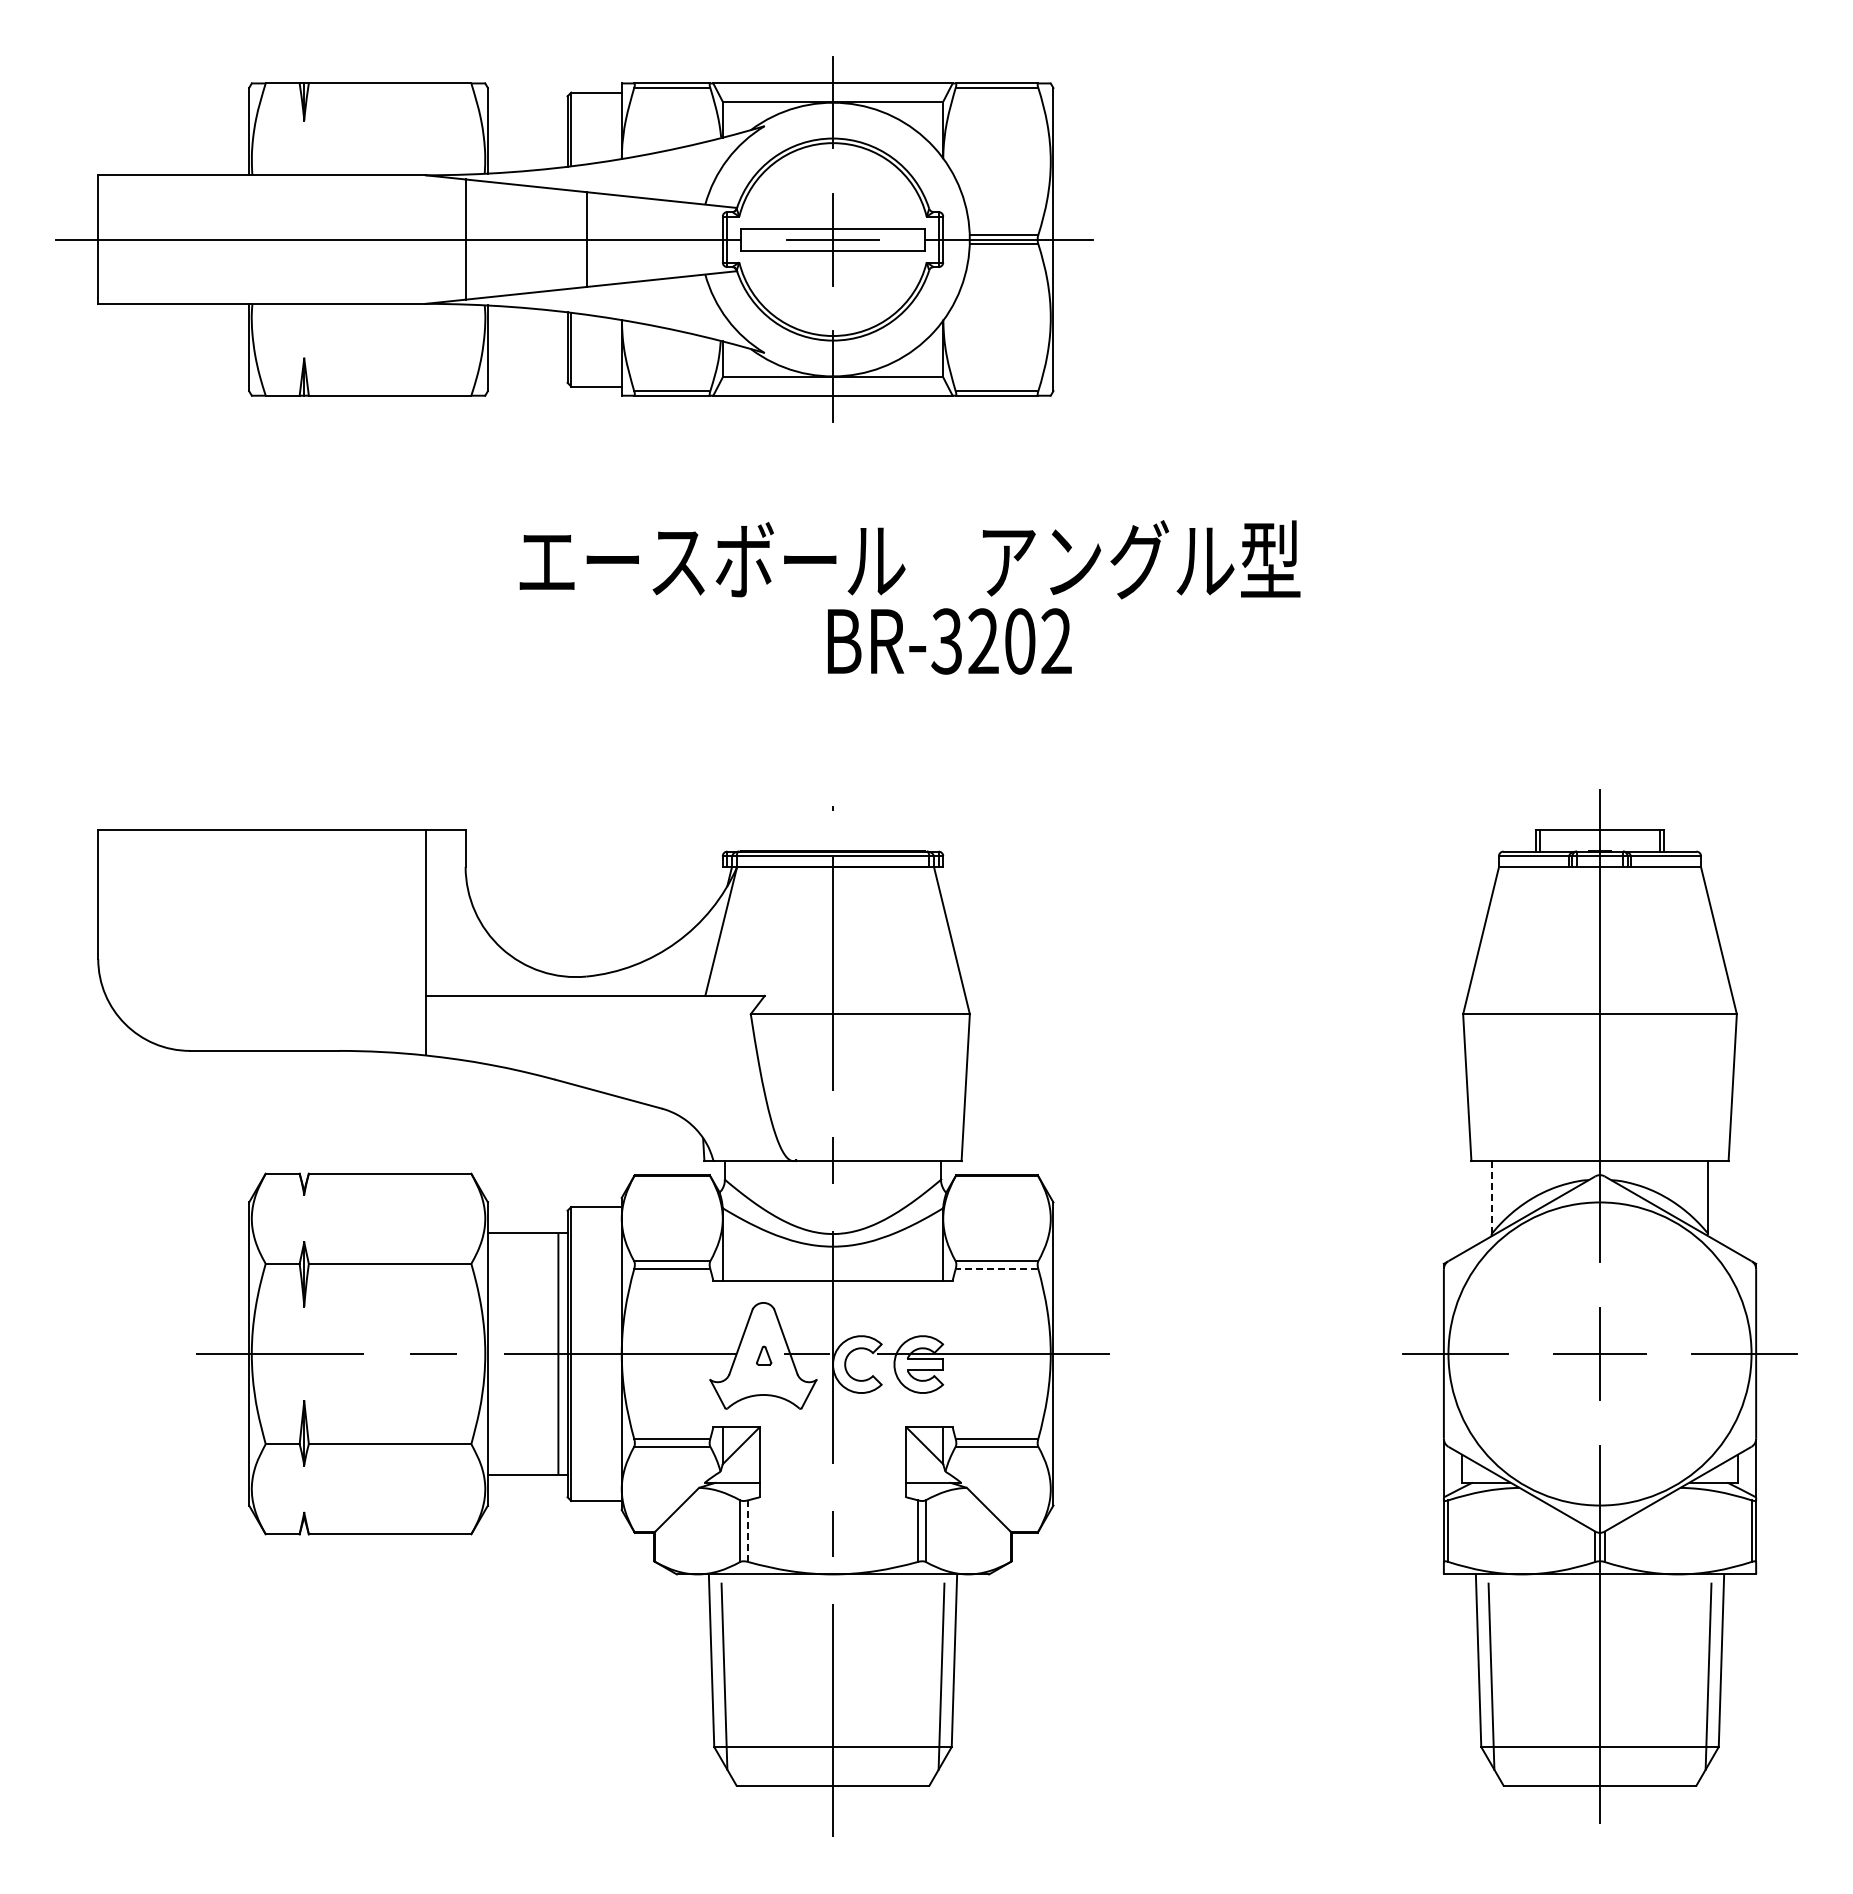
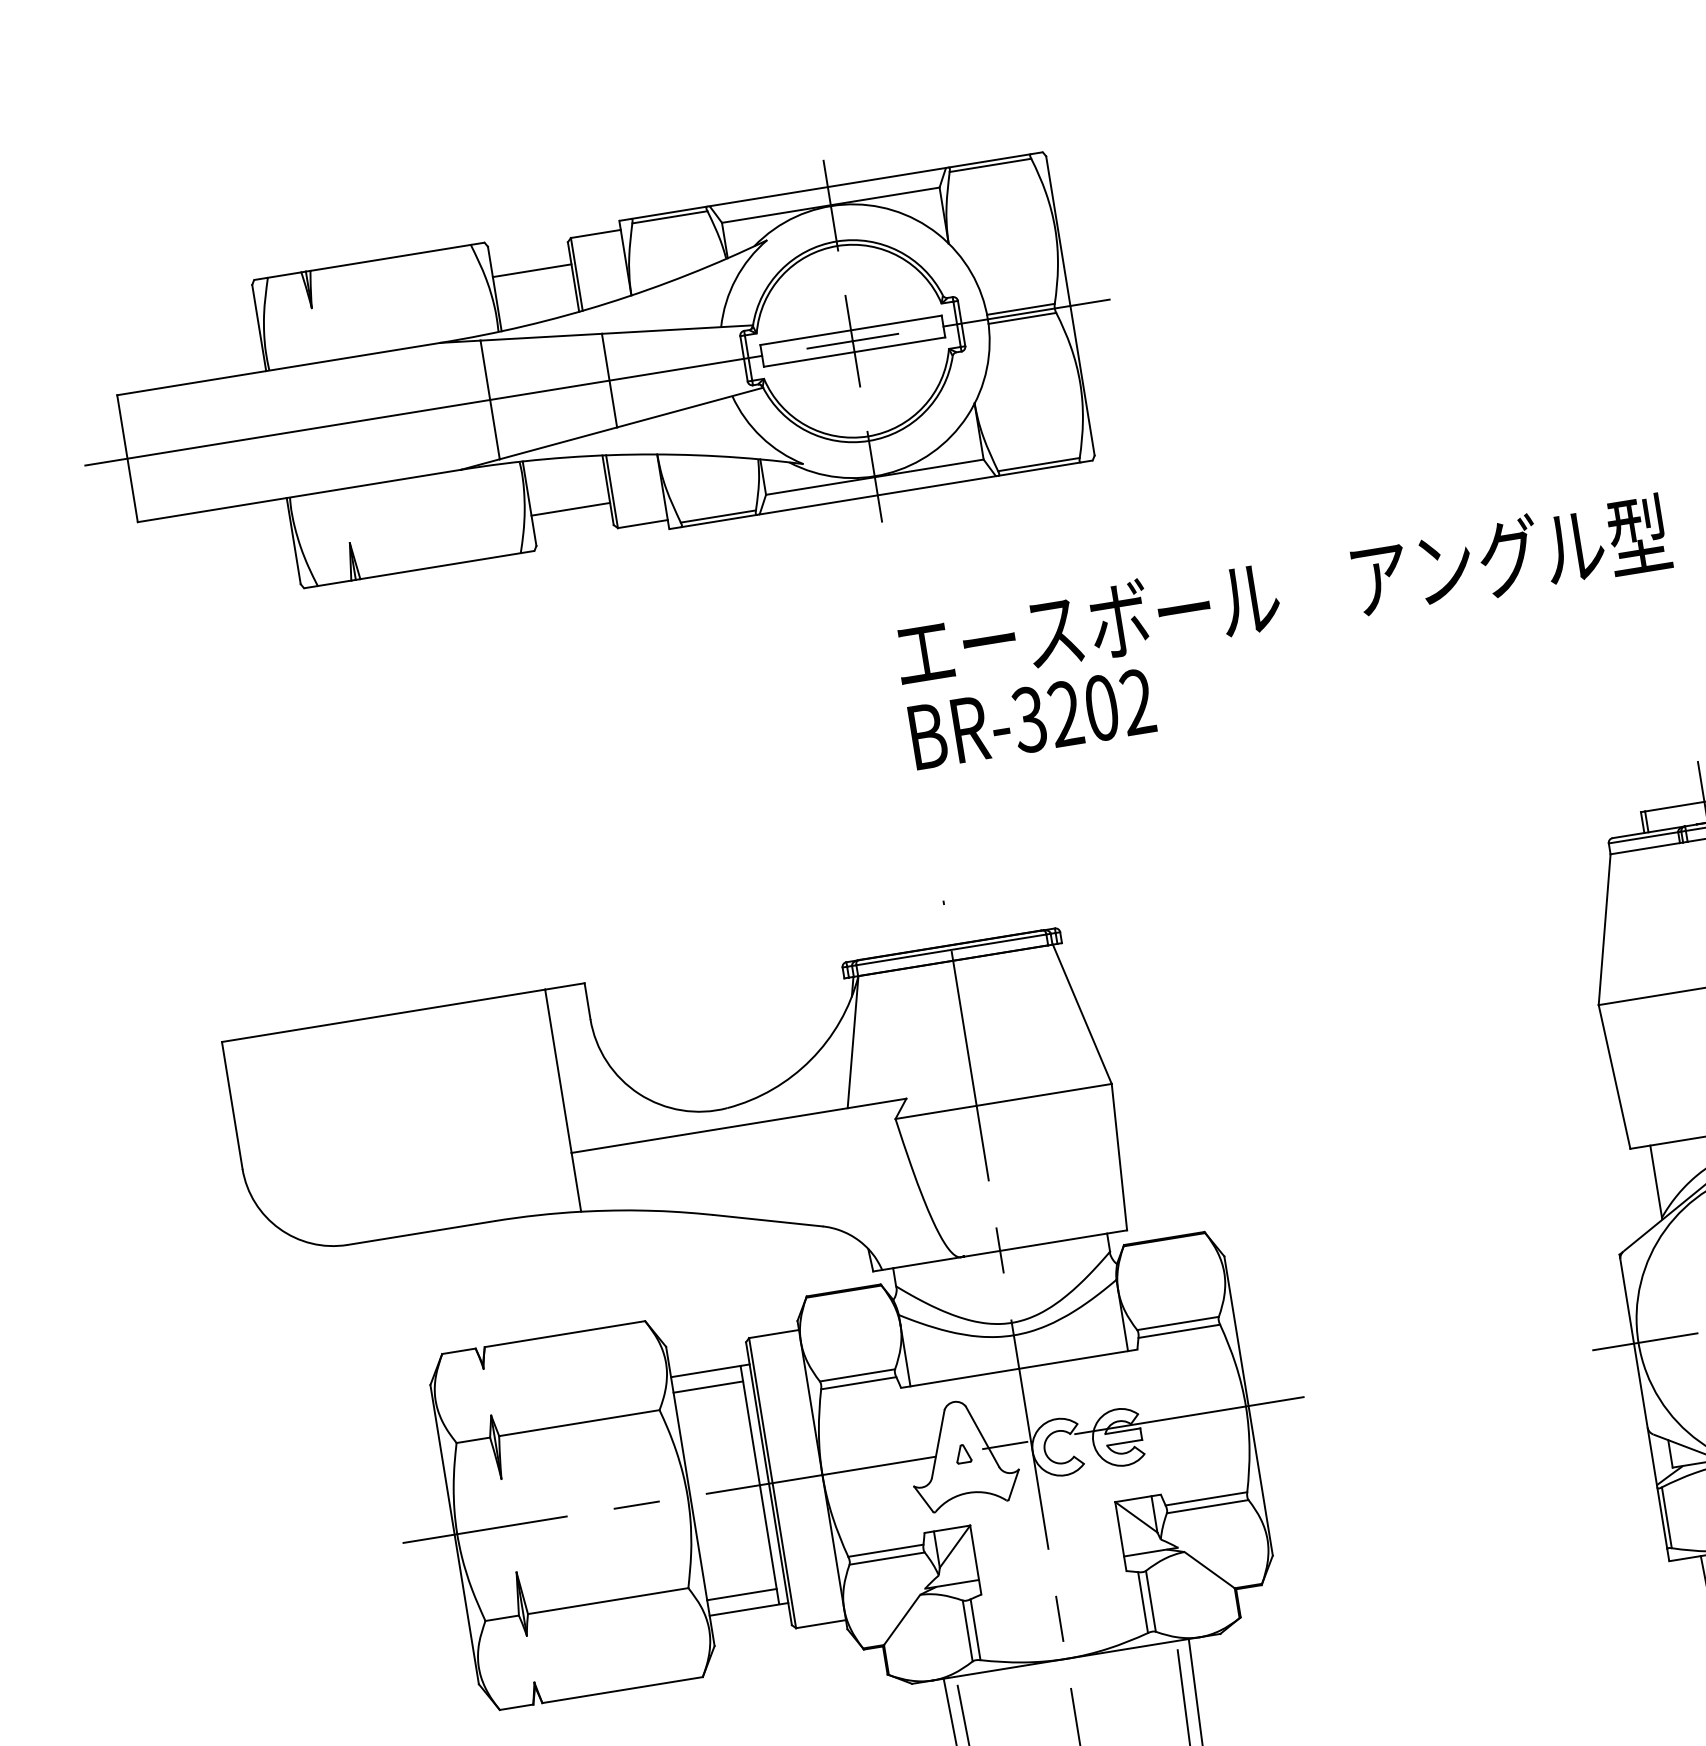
line: (527, 118) -> (531, 270), added
line: (527, 360) -> (570, 509), added
text: (909, 559) -> (1282, 592), moved
line: (1491, 1198) -> (1656, 1182), dashed -> solid
line: (522, 1248) -> (707, 1386), added
line: (996, 1269) -> (1178, 1331), dashed -> solid
line: (522, 1459) -> (741, 1595), added
line: (748, 1531) -> (975, 1630), dashed -> solid

